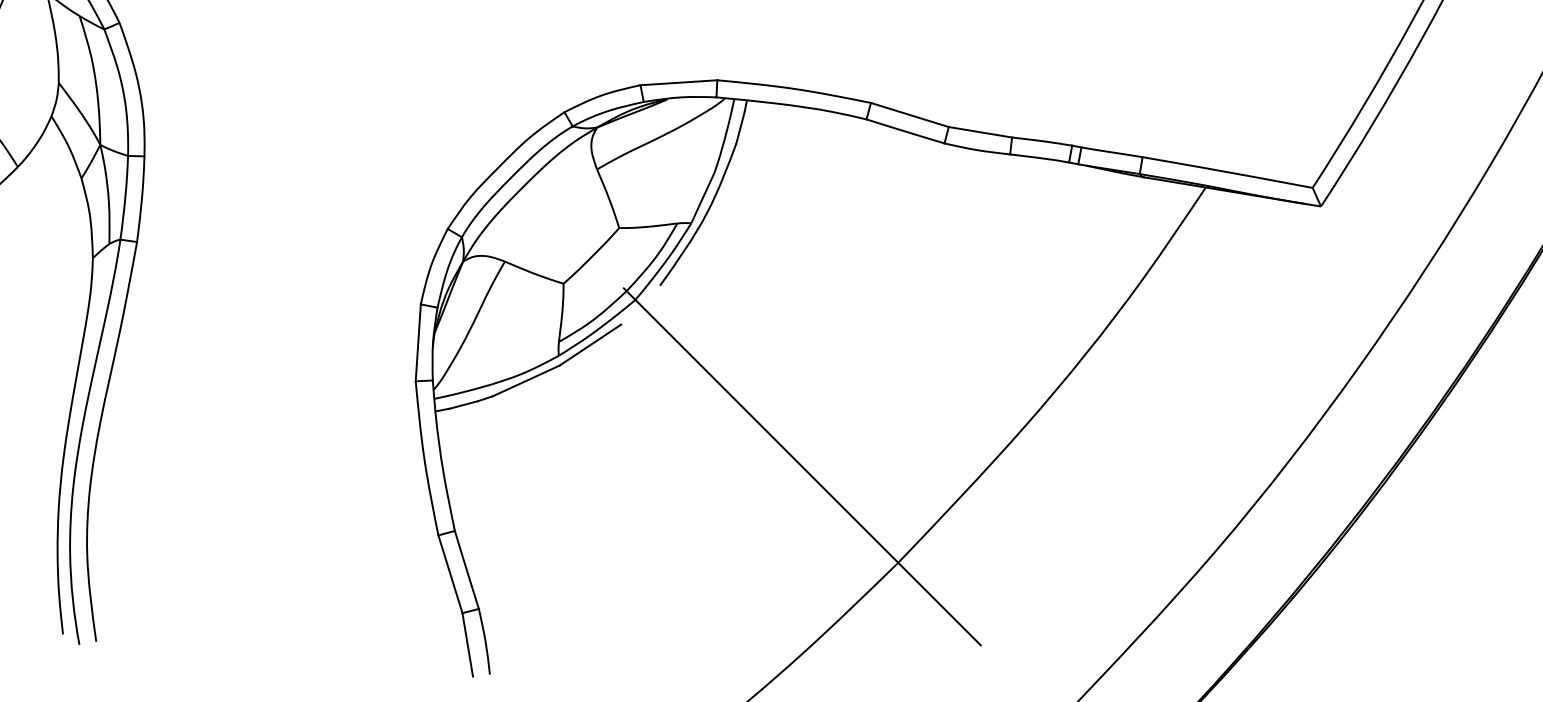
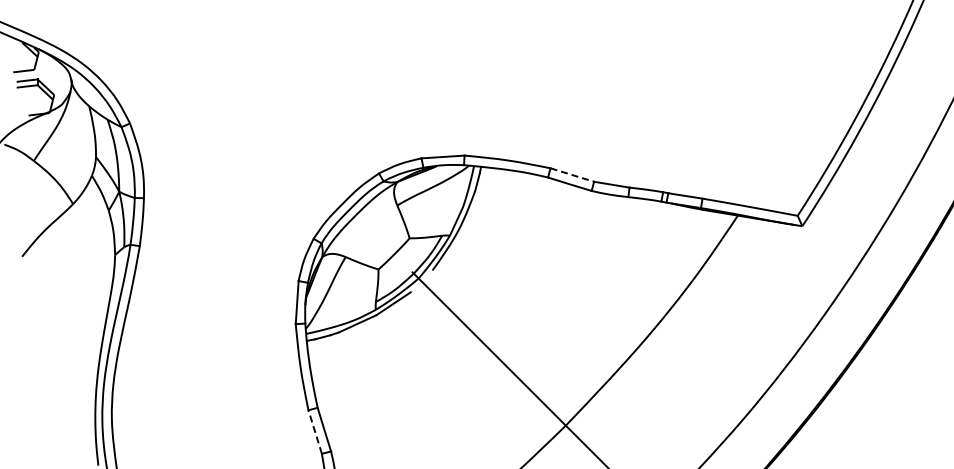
line: (910, 115) -> (572, 175), solid -> dashed
line: (450, 575) -> (315, 432), solid -> dashed

